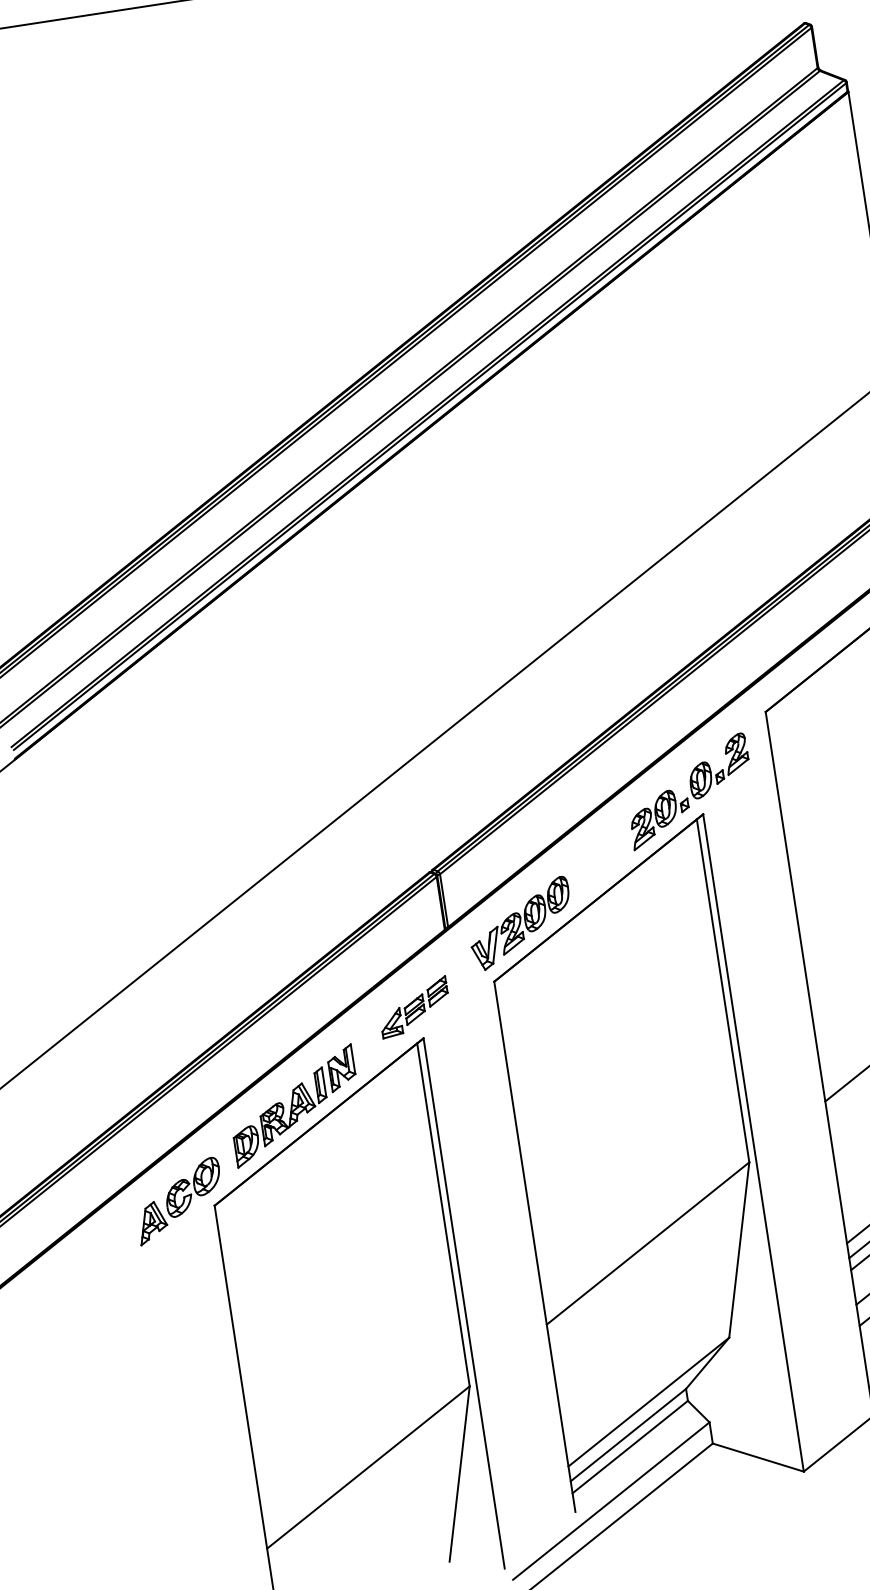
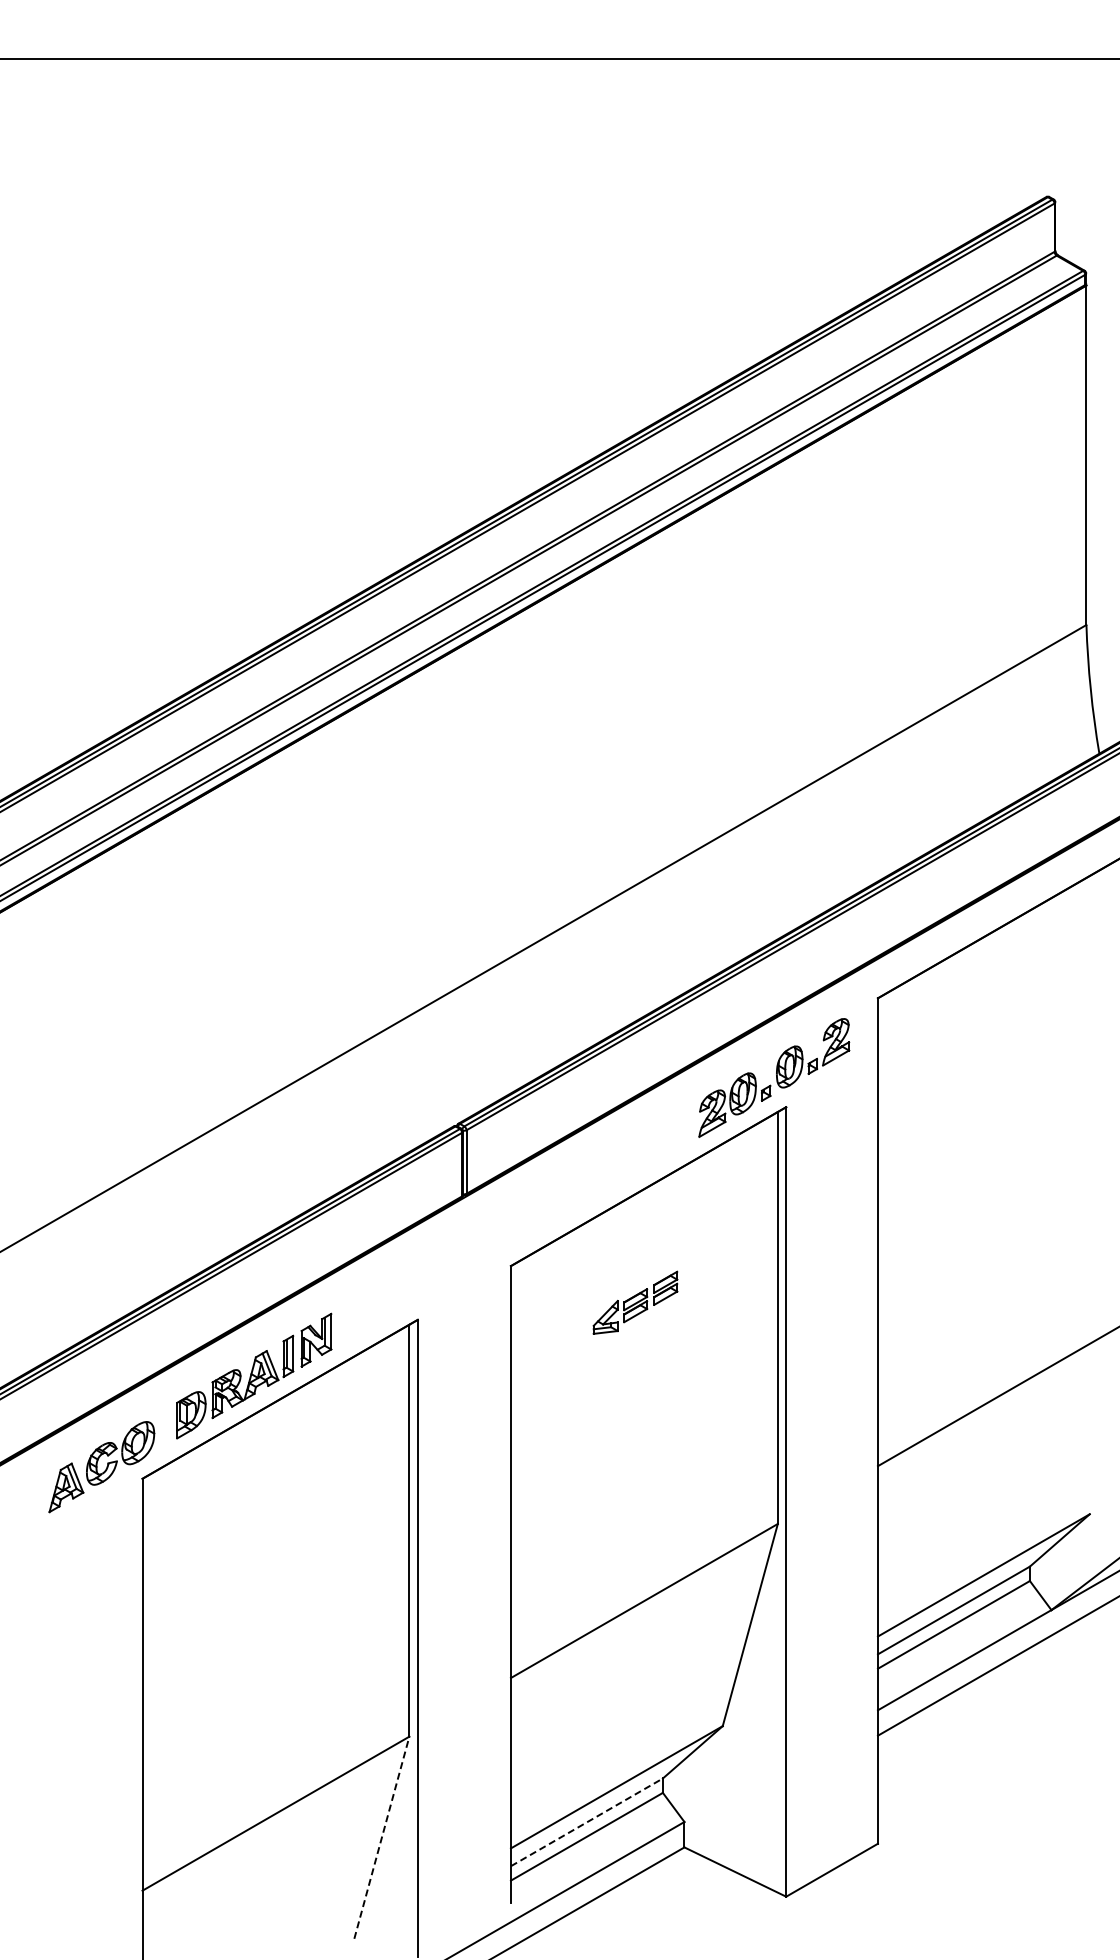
part: (520, 923) -> (552, 1202), removed
part: (414, 1007) -> (635, 1302), moved
line: (628, 1435) -> (586, 1822), solid -> dashed
line: (459, 1473) -> (381, 1837), solid -> dashed

